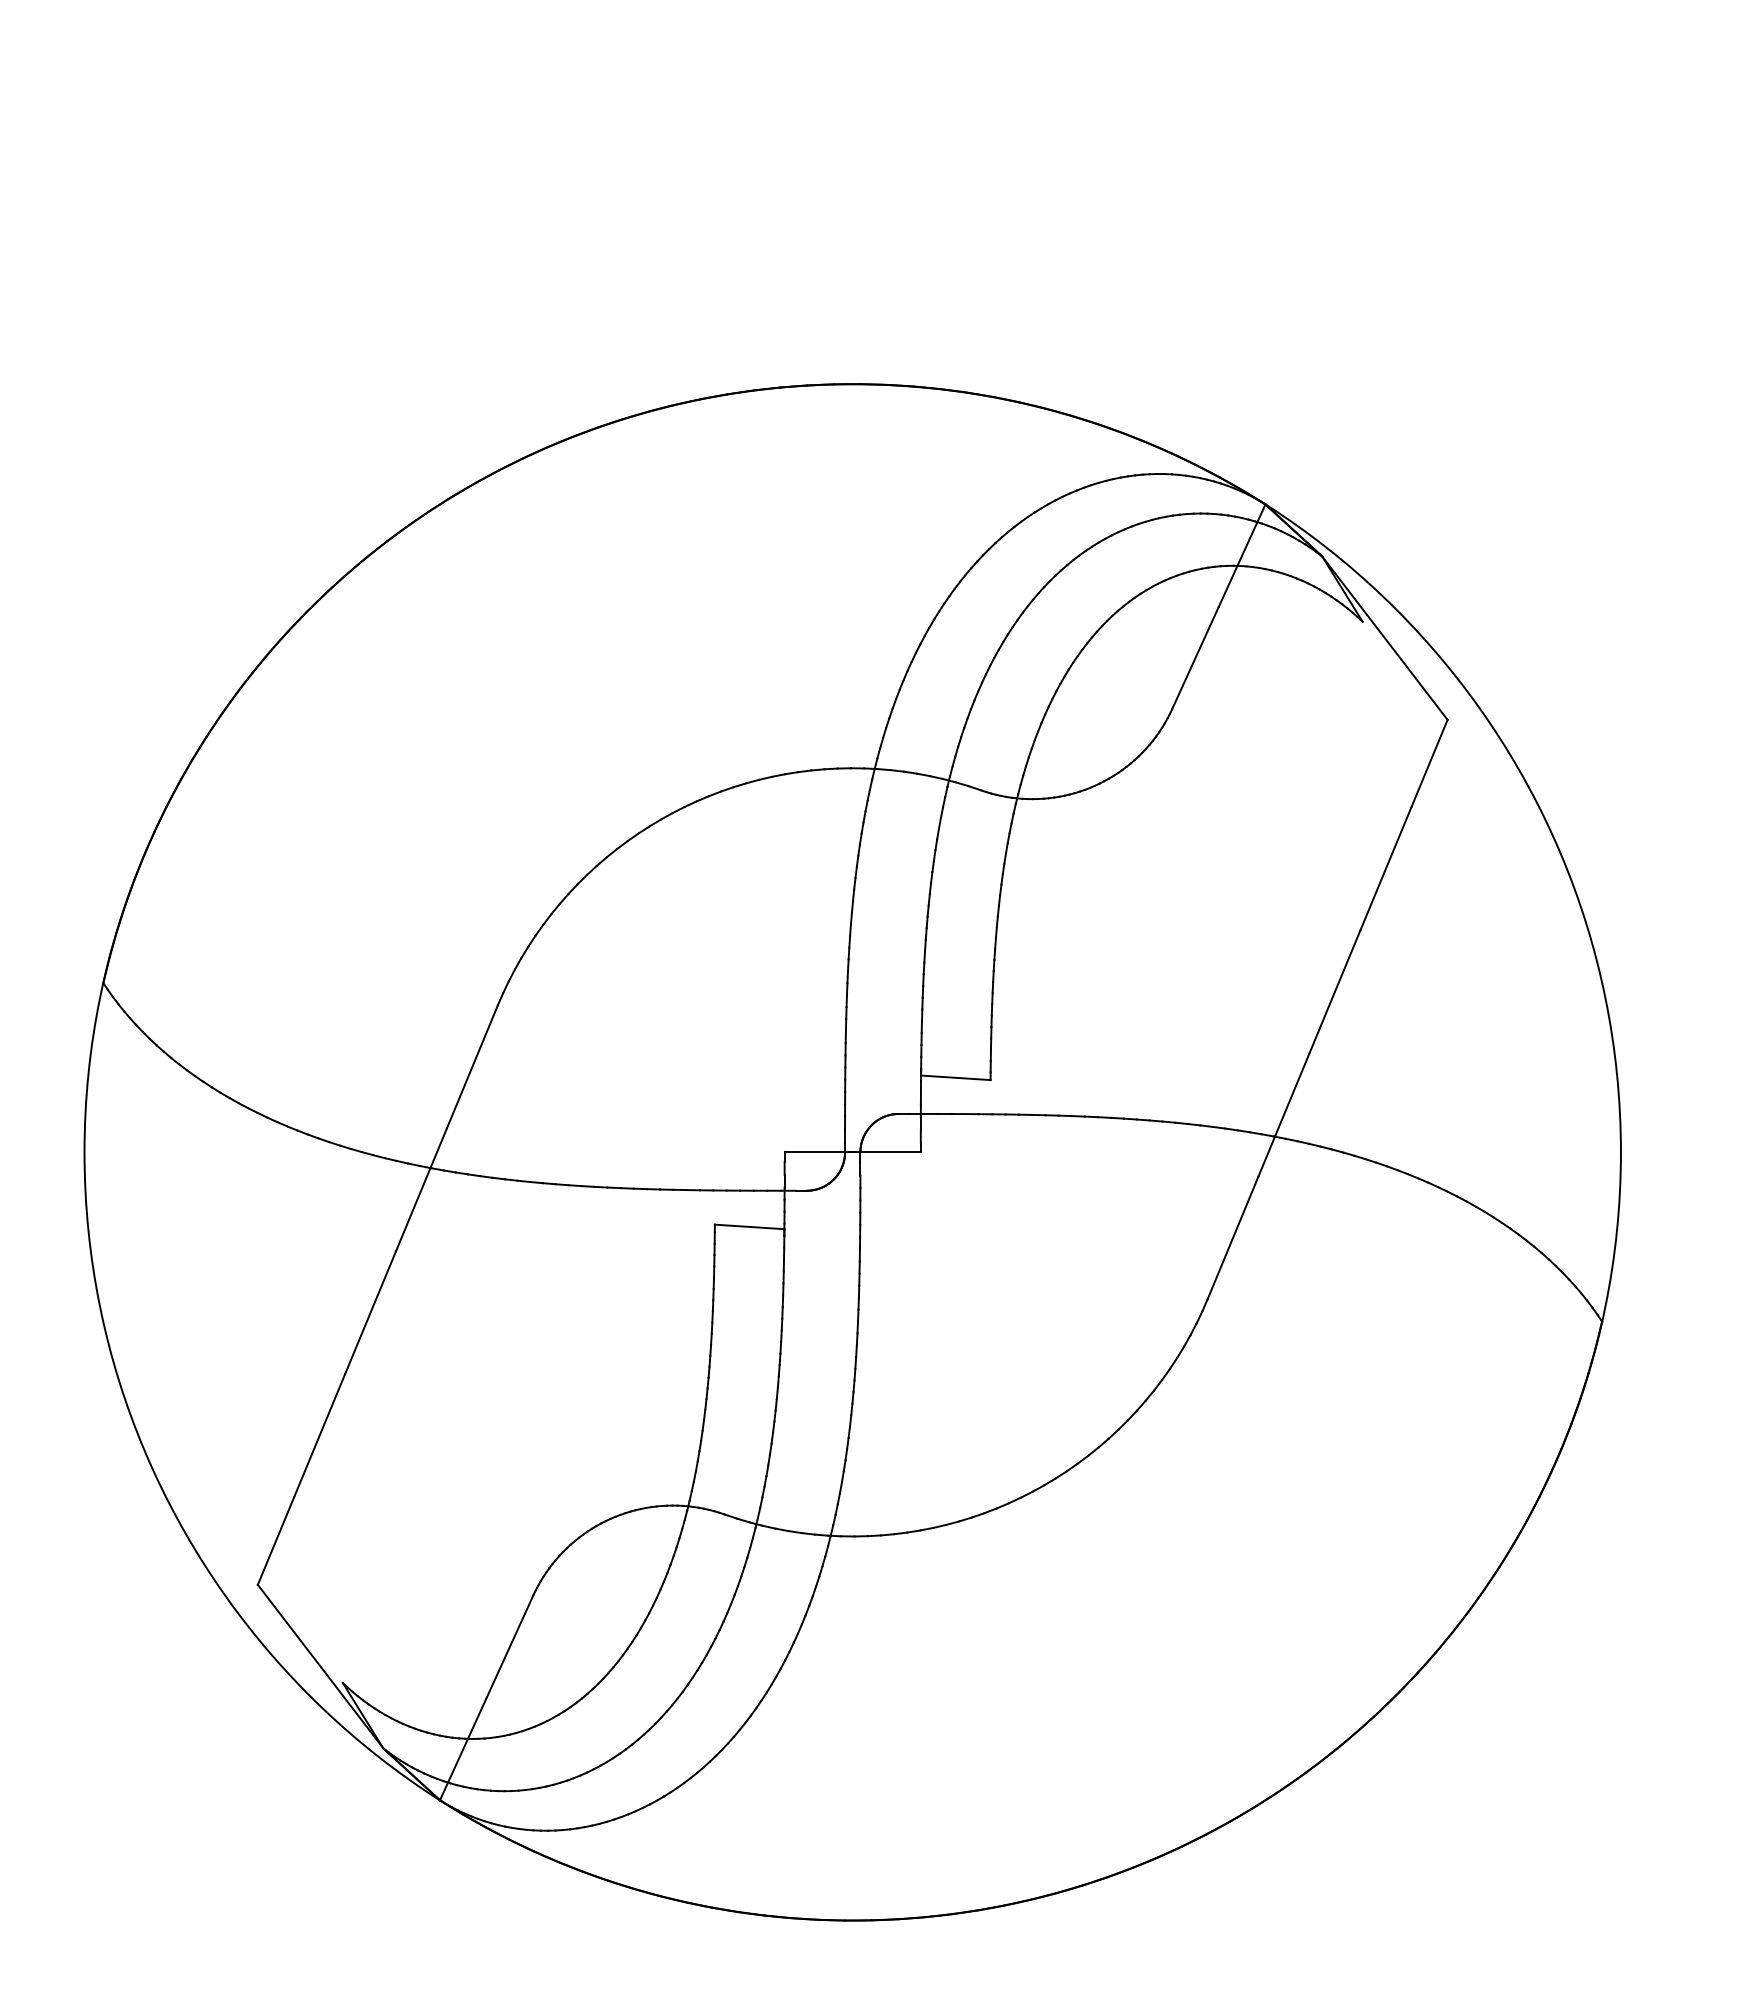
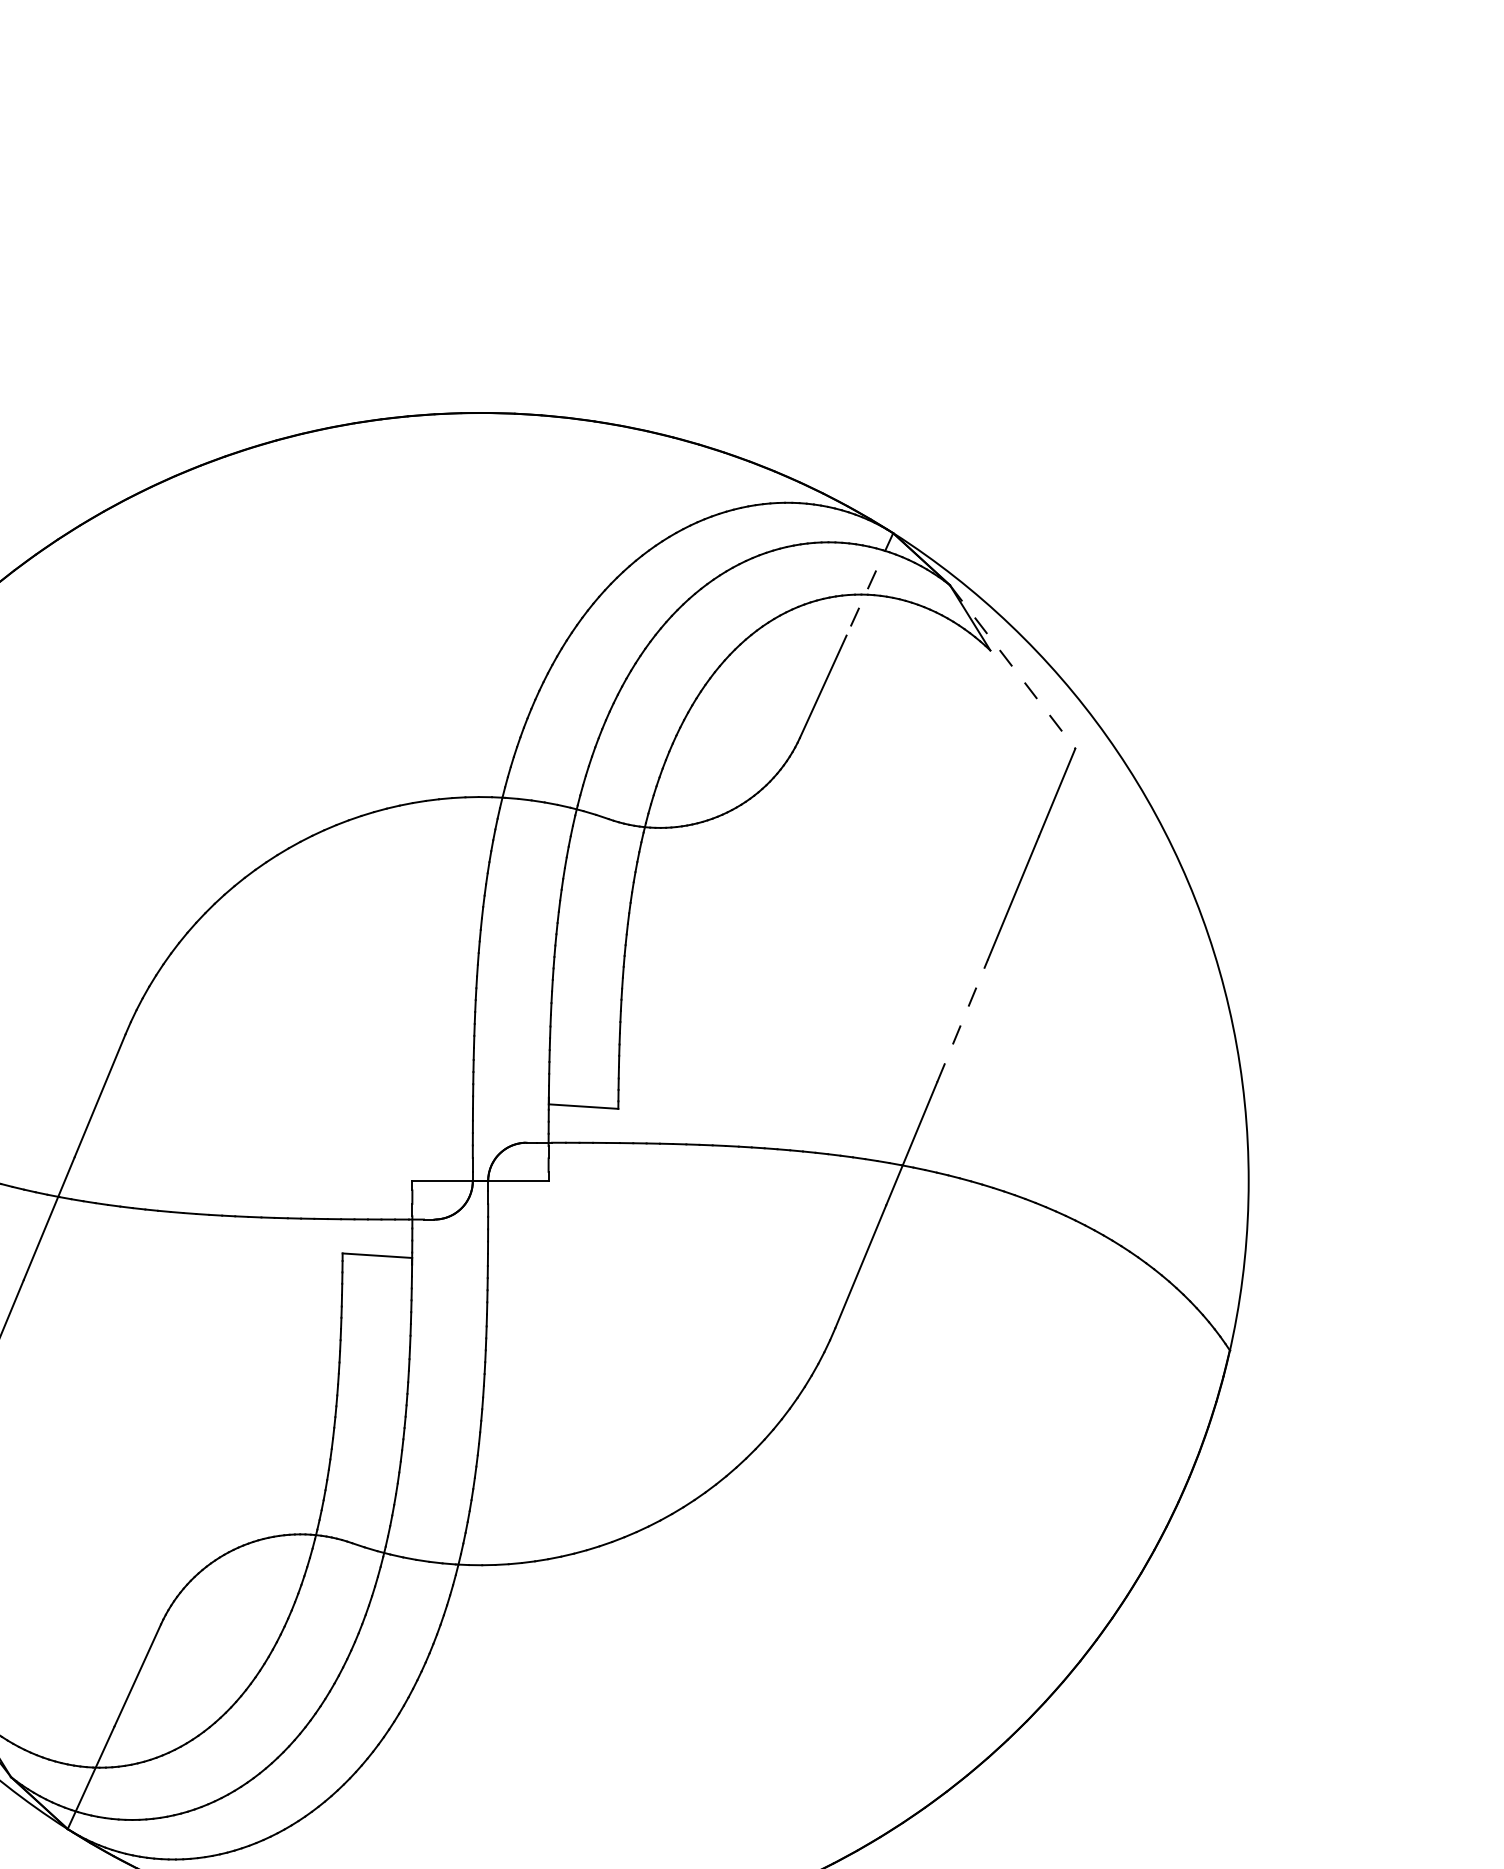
line: (1241, 556) -> (869, 585), solid -> dashed
line: (1385, 638) -> (1013, 667), solid -> dashed
line: (1334, 992) -> (962, 1021), solid -> dashed

